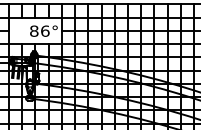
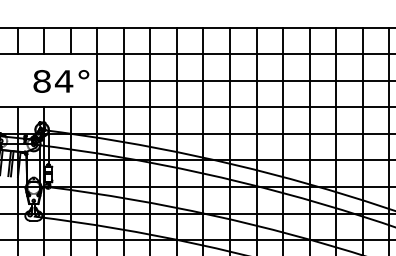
text: (44, 30) -> (62, 80), 86° -> 84°

